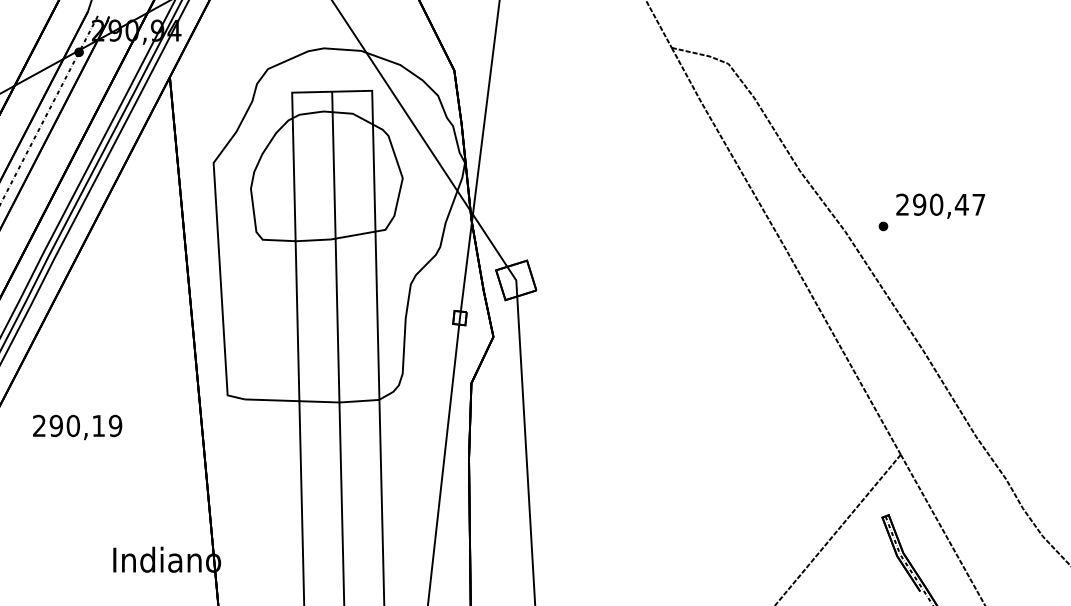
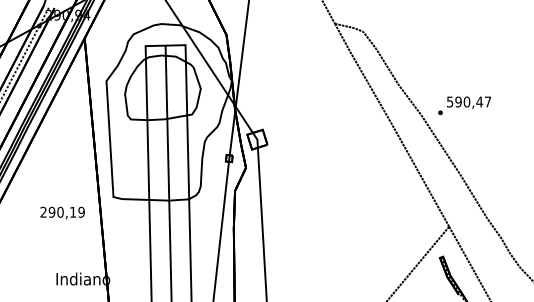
text: (903, 203) -> (450, 101), 290,47 -> 590,47
text: (77, 426) -> (62, 212), moved

